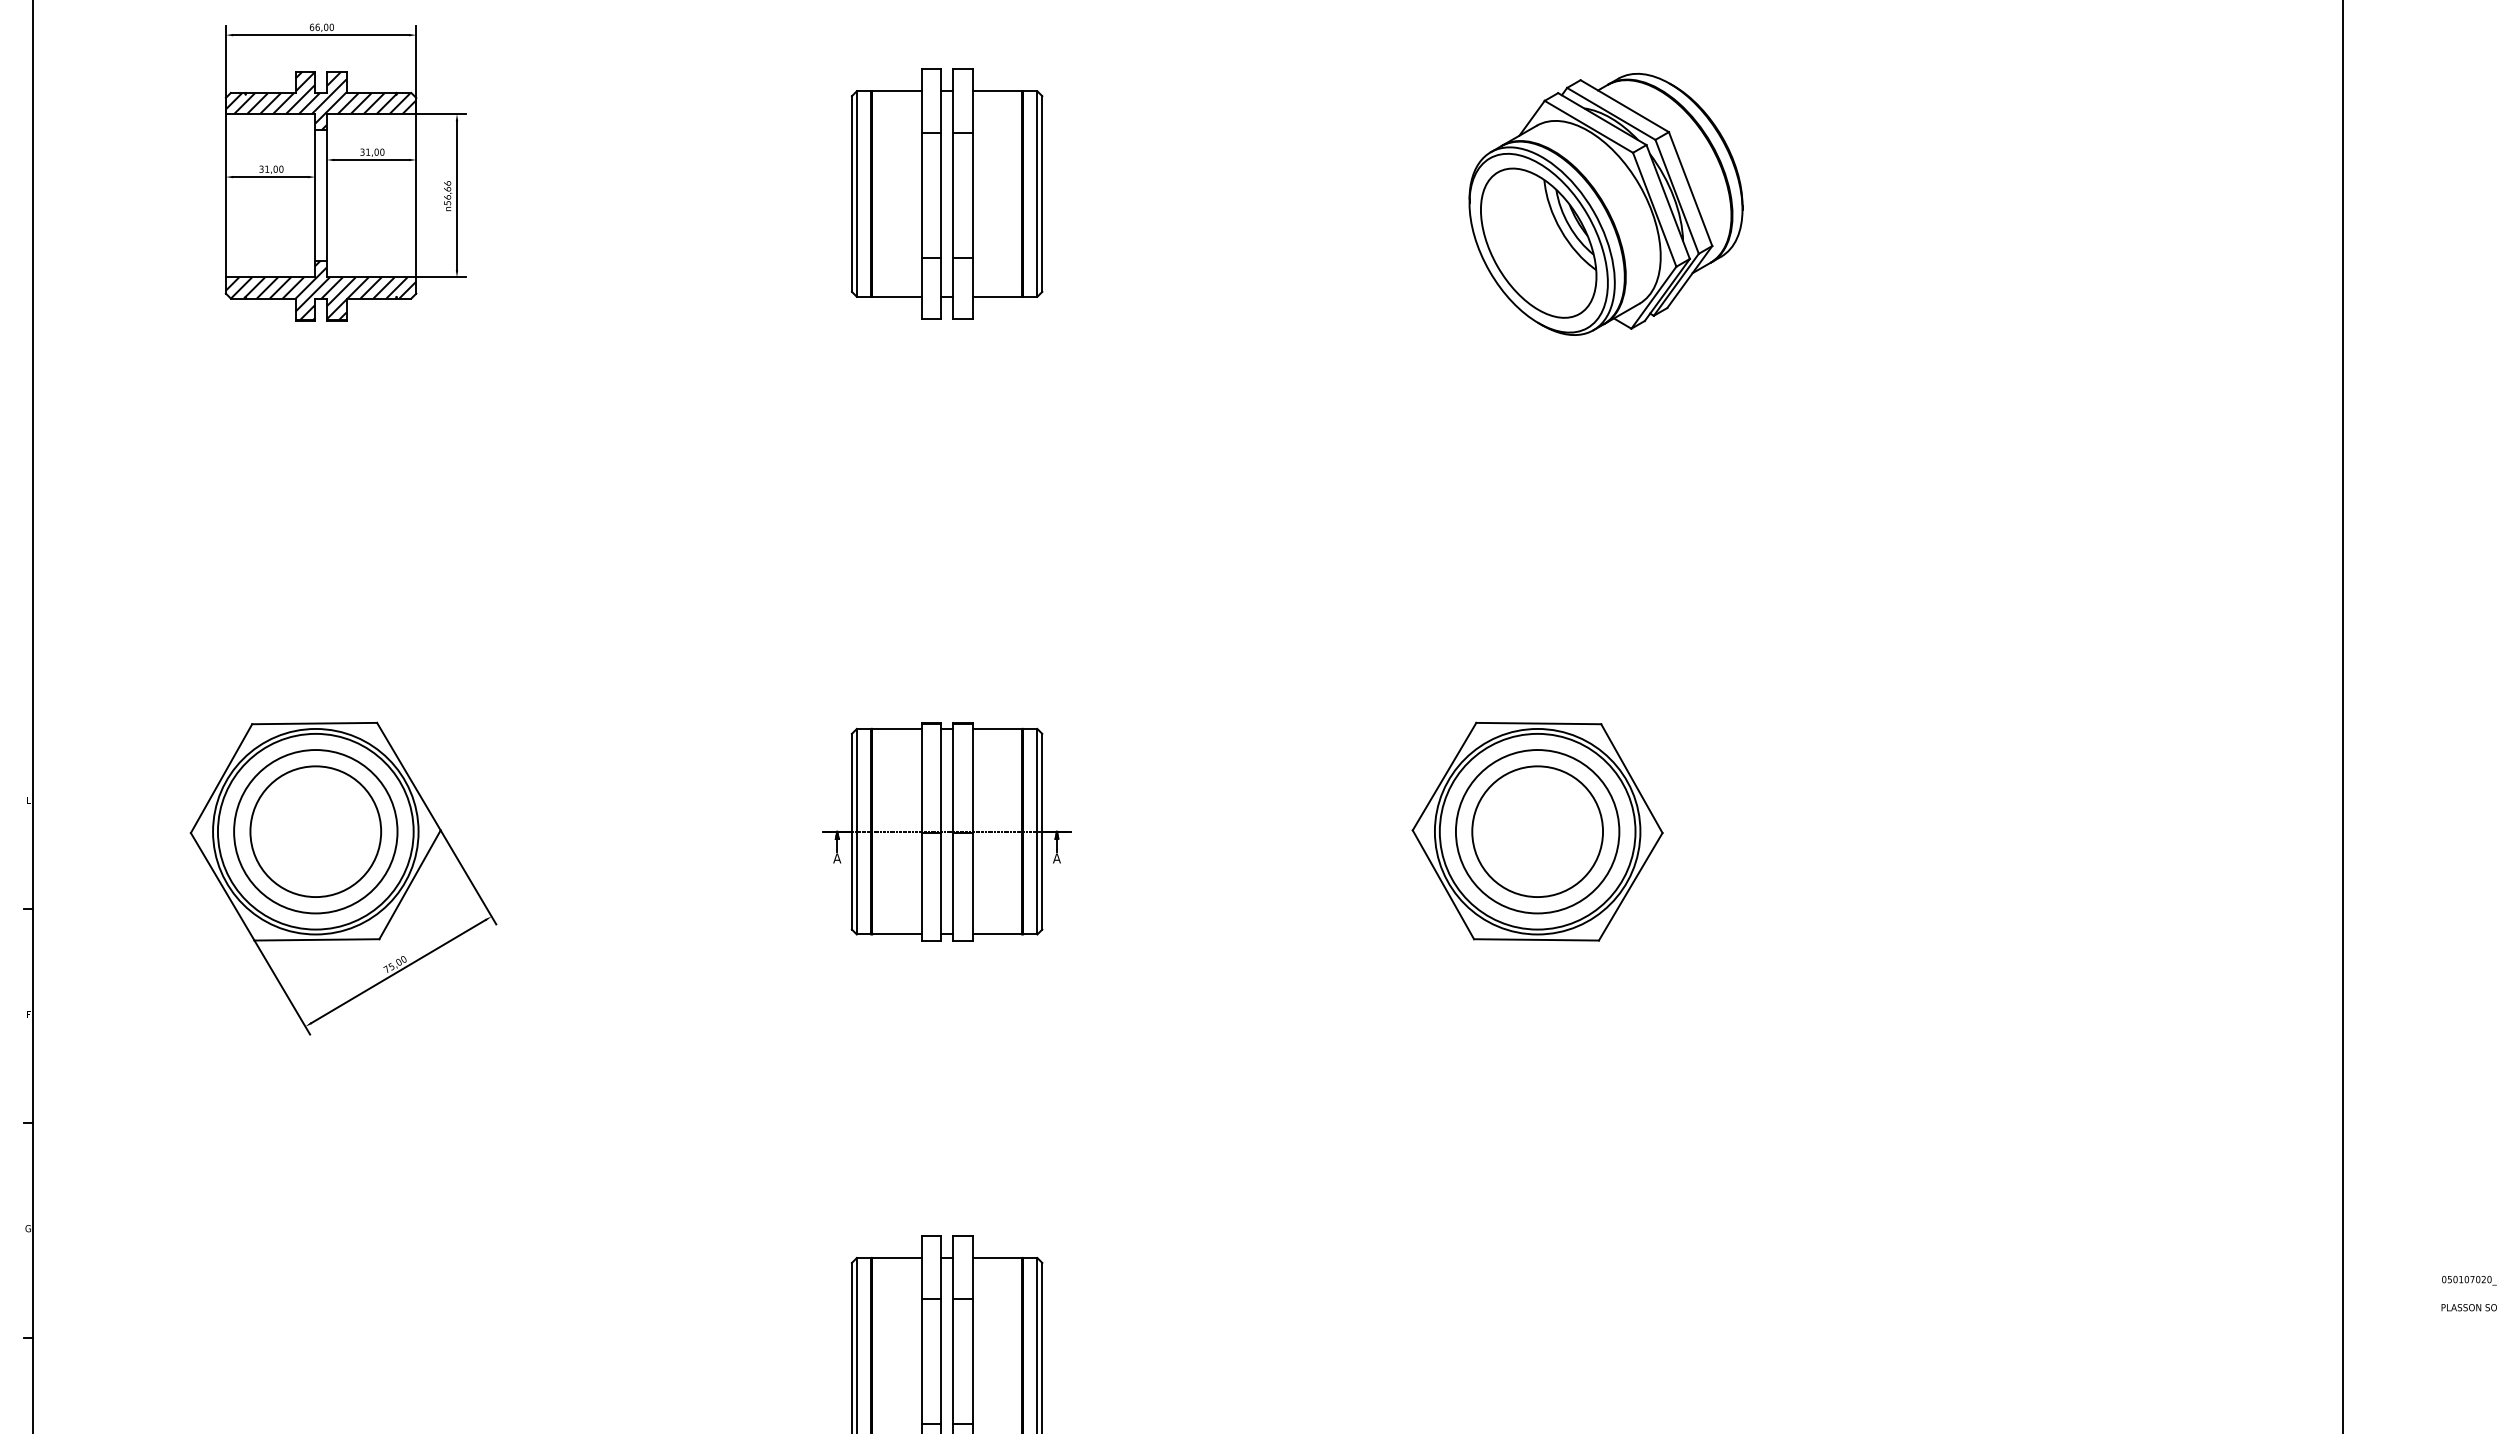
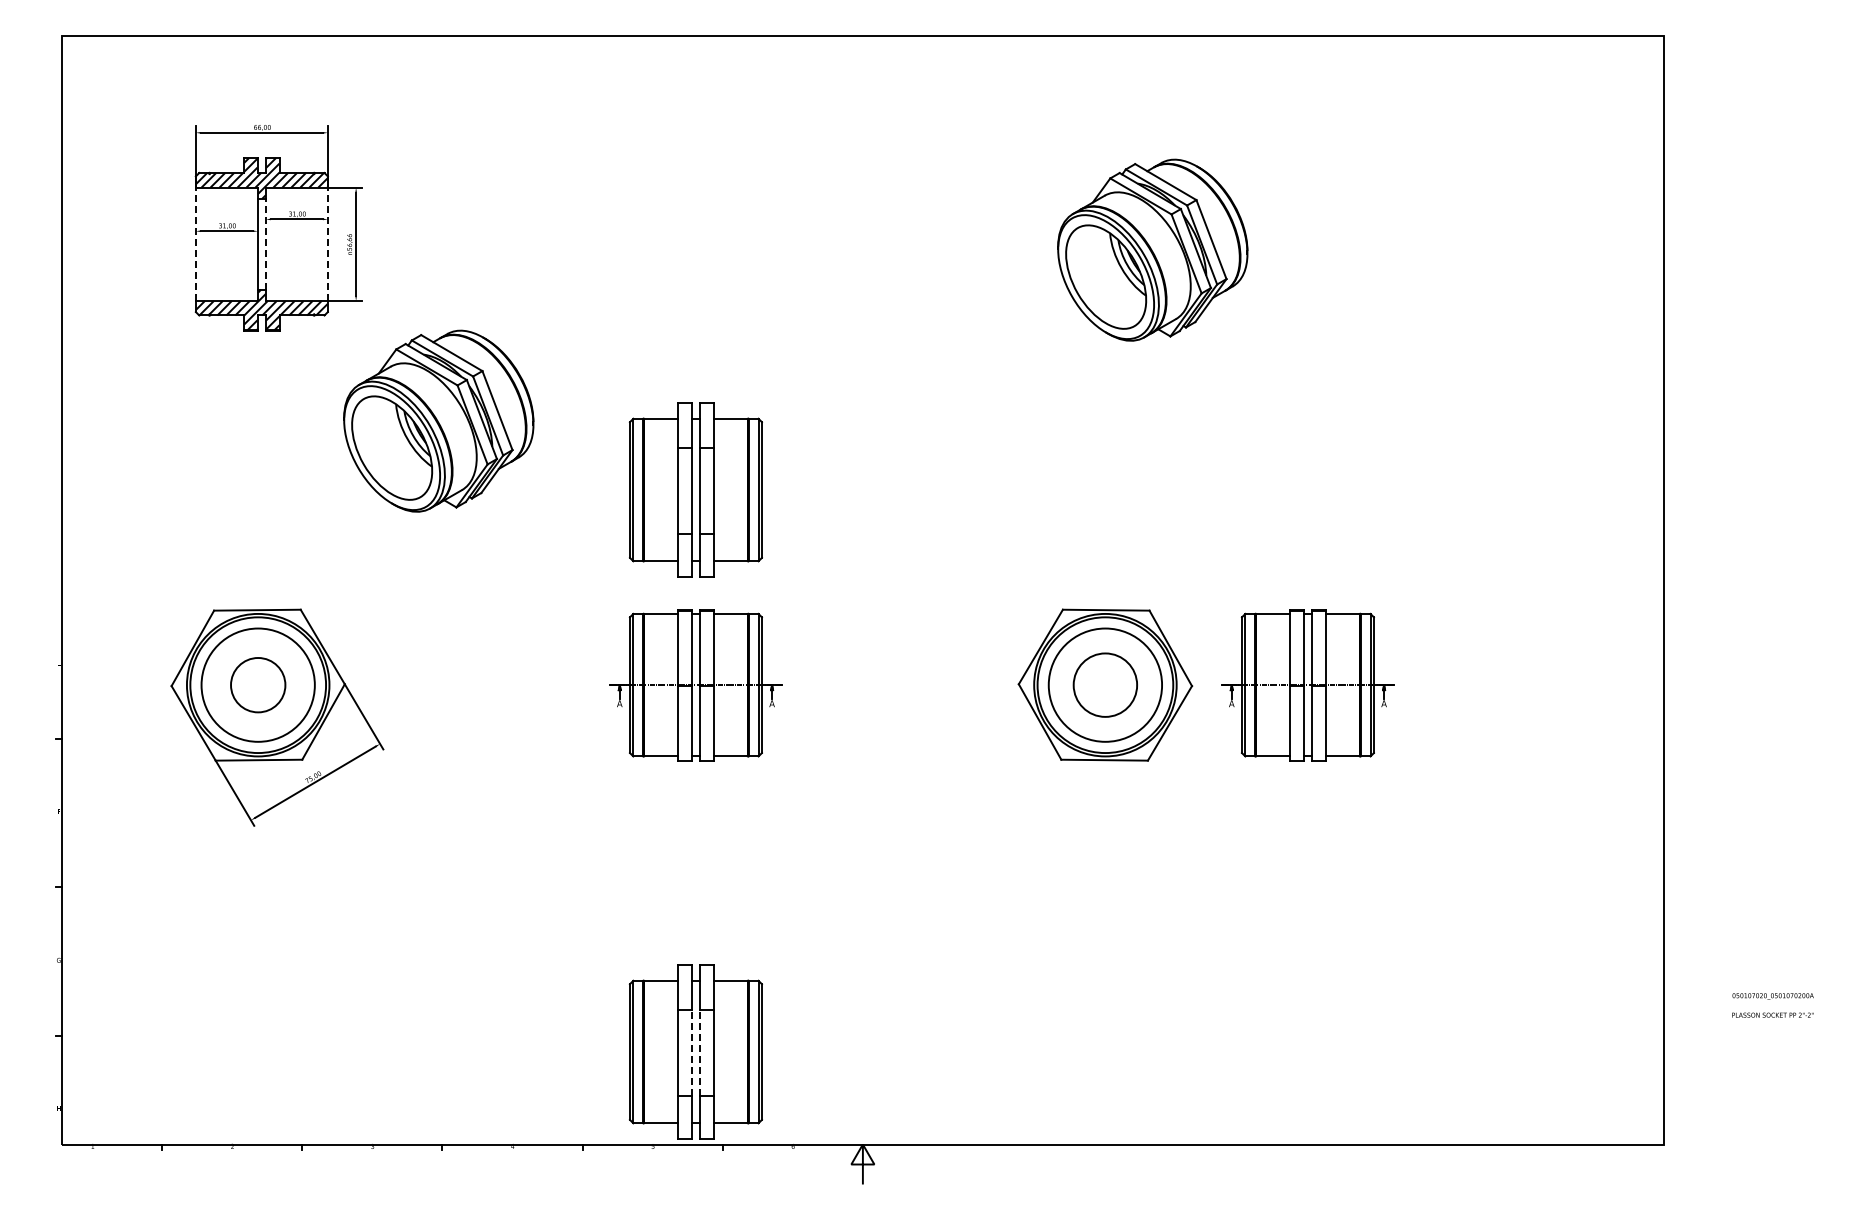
part: (946, 193) -> (695, 489), moved
line: (326, 194) -> (265, 243), solid -> dashed
line: (225, 196) -> (195, 244), solid -> dashed
line: (415, 196) -> (327, 244), solid -> dashed
part: (575, 449) -> (438, 420), added
circle: (314, 830) -> (257, 684), size x0.6
circle: (1537, 830) -> (1105, 684), size x0.7
part: (1829, 832) -> (1307, 685), added
line: (940, 1361) -> (691, 1052), solid -> dashed
line: (953, 1361) -> (700, 1052), solid -> dashed

